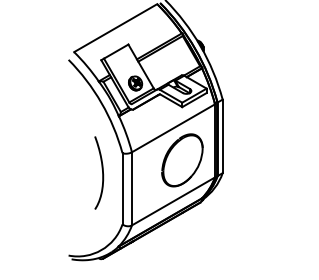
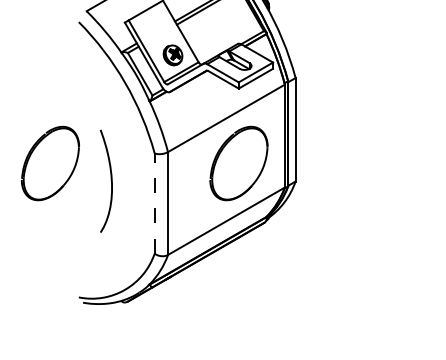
part: (48, 160) -> (50, 163), added
curve: (102, 172) -> (111, 180), moved
line: (122, 188) -> (154, 203), solid -> dashed

